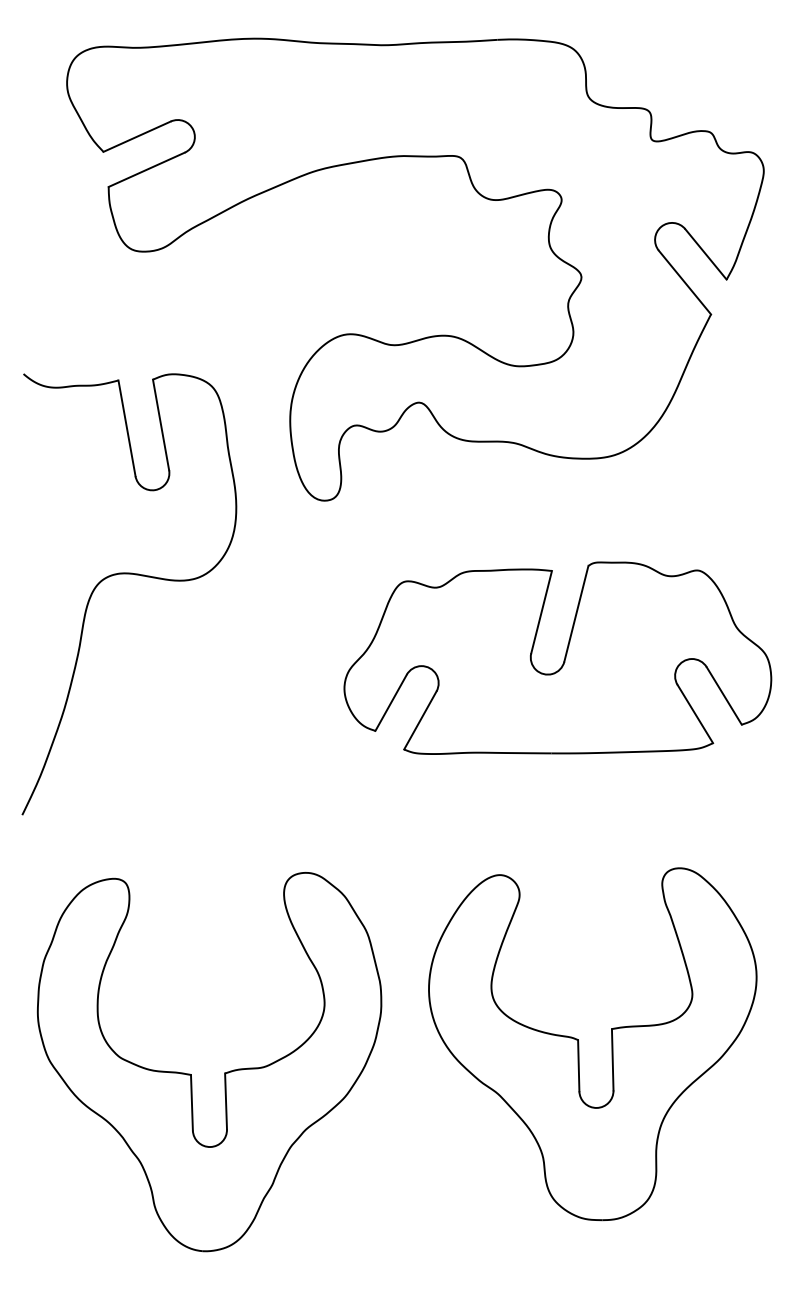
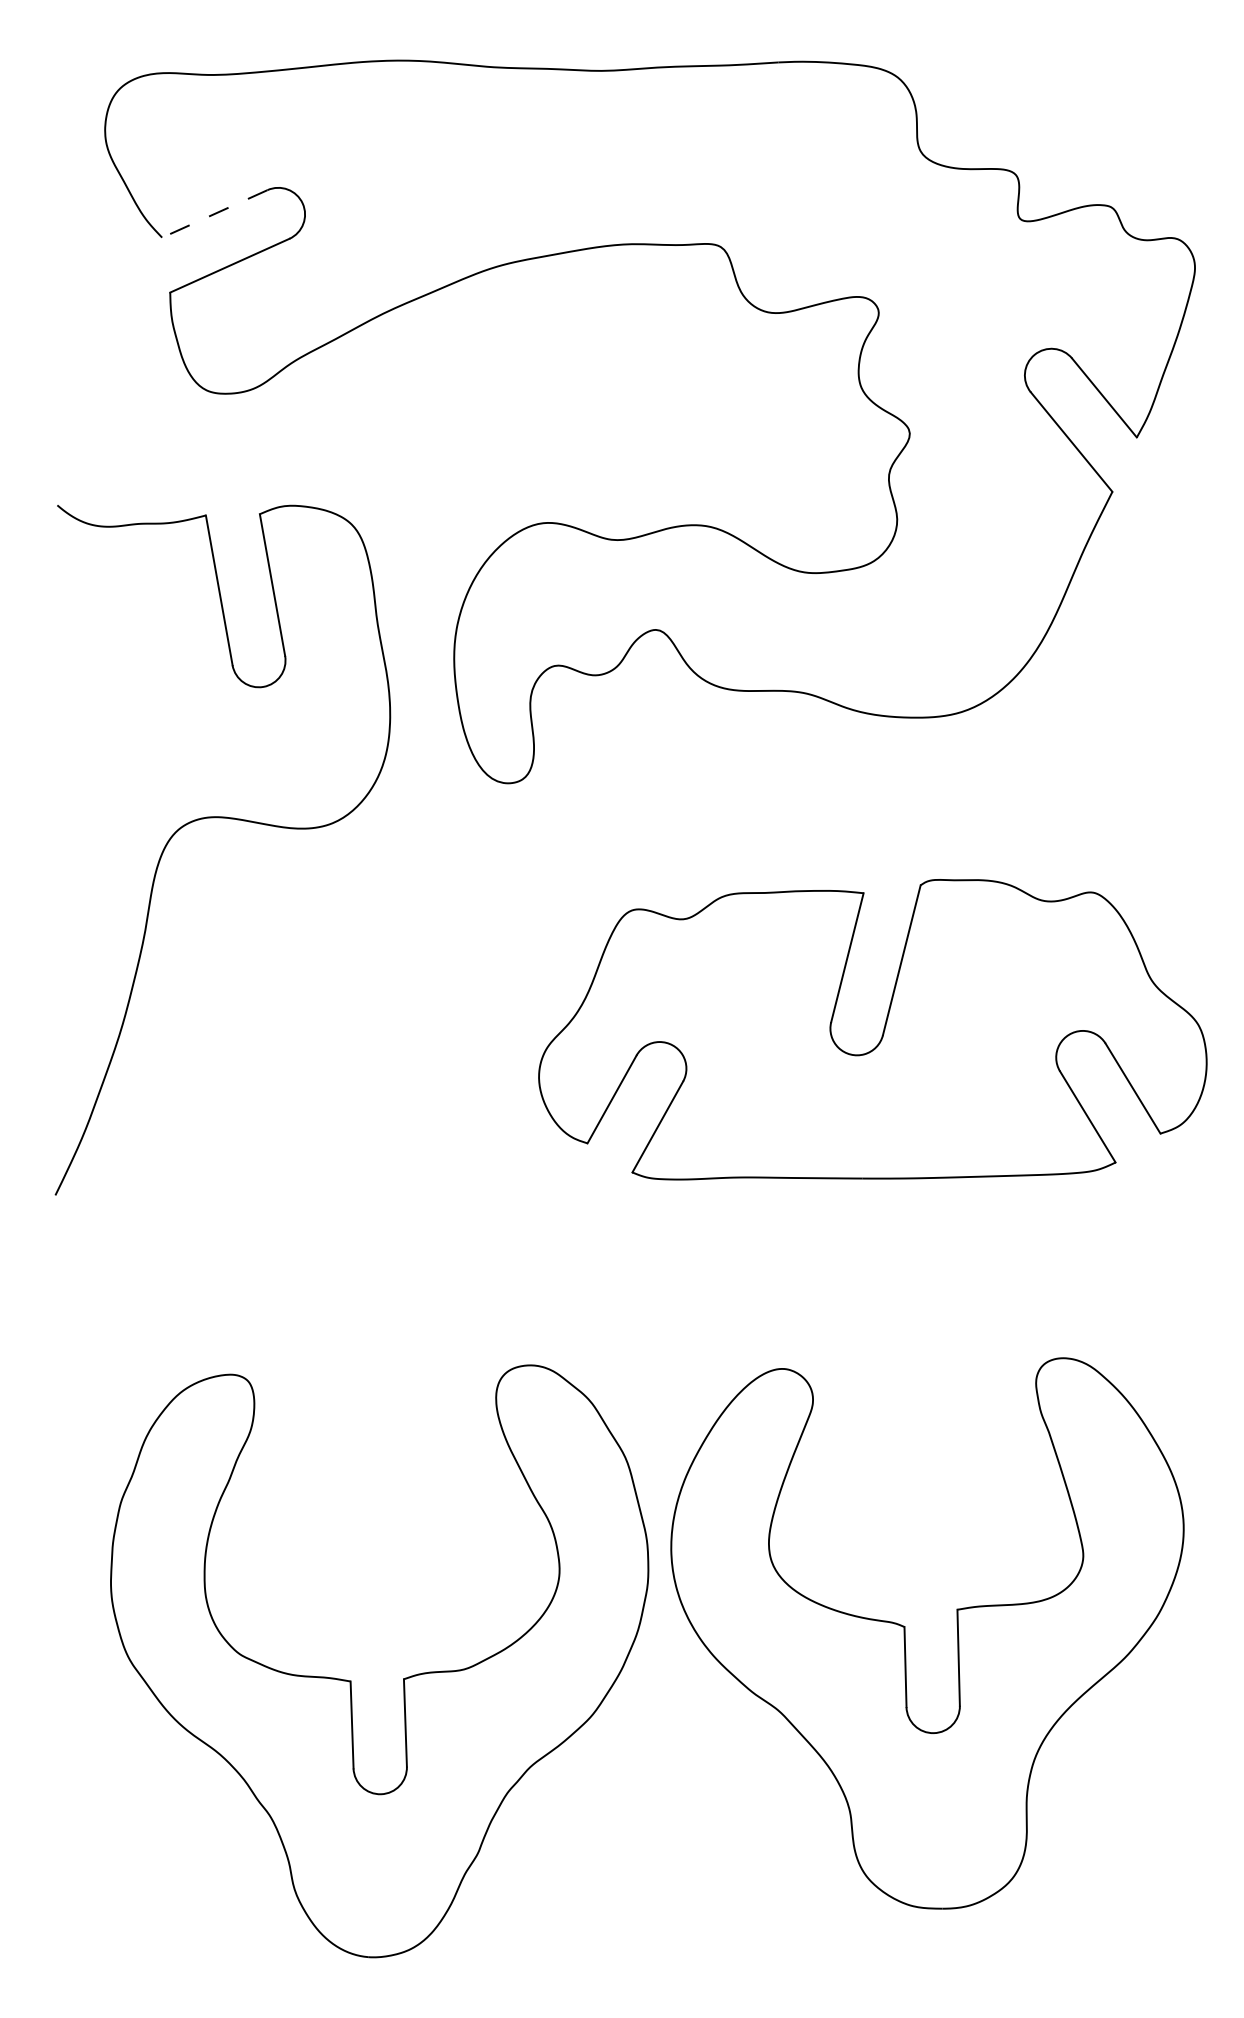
line: (137, 136) -> (215, 213), solid -> dashed
part: (135, 575) -> (232, 820), moved
part: (224, 1072) -> (403, 1677), moved

